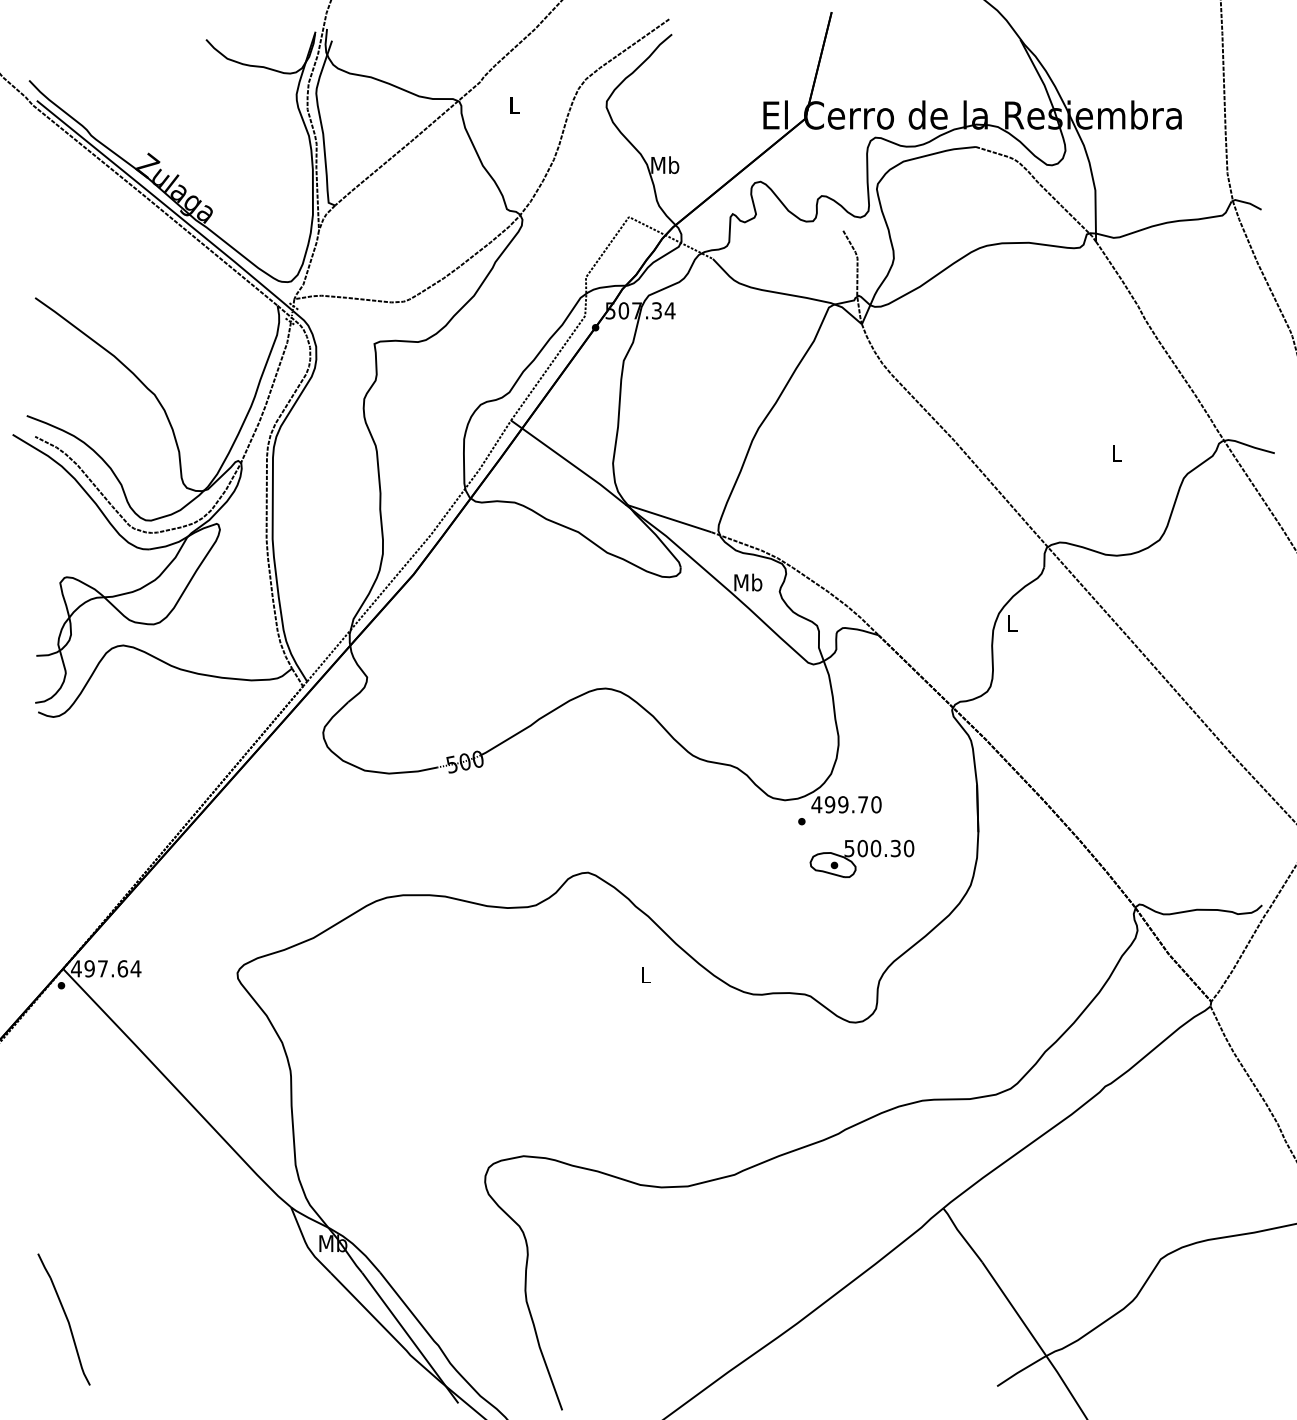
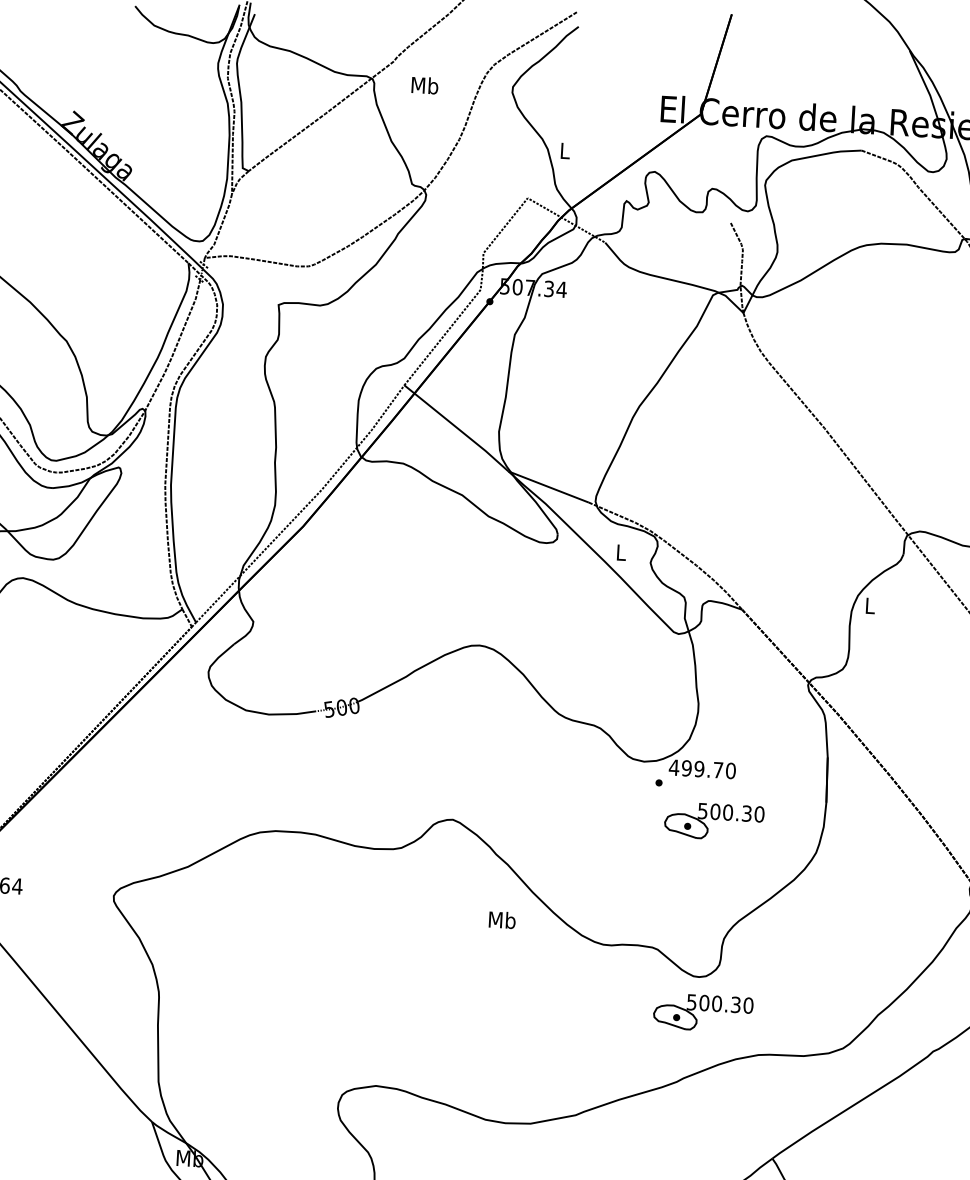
text: (514, 105) -> (424, 85), L -> Mb
text: (665, 165) -> (565, 151), Mb -> L
text: (748, 582) -> (621, 552), Mb -> L
text: (645, 974) -> (501, 919), L -> Mb
part: (861, 1059) -> (702, 1012), added

